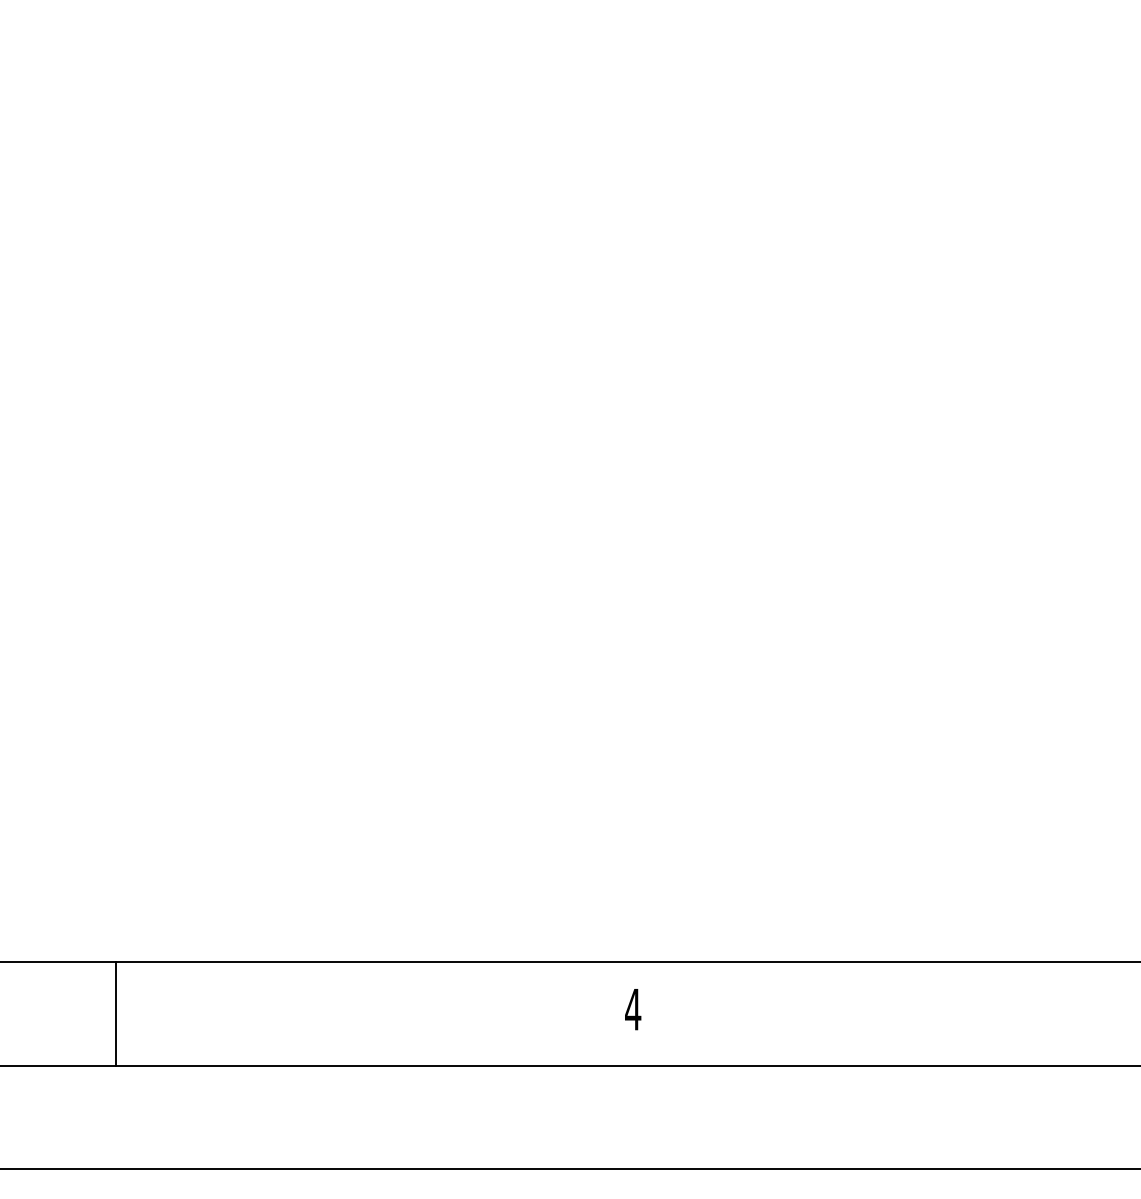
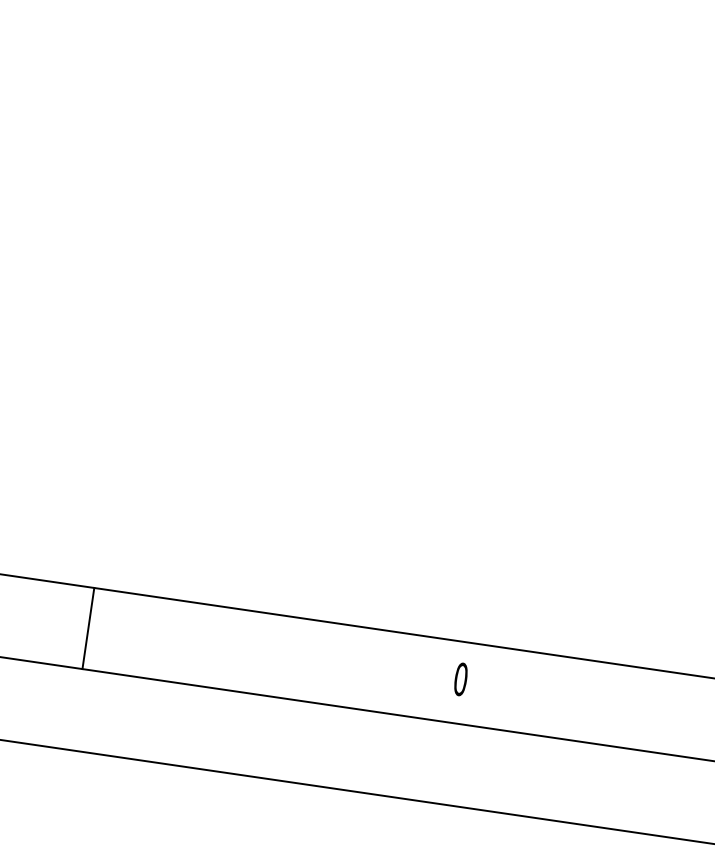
text: (633, 1009) -> (461, 679), 4 -> 0
line: (116, 1013) -> (88, 628), moved

